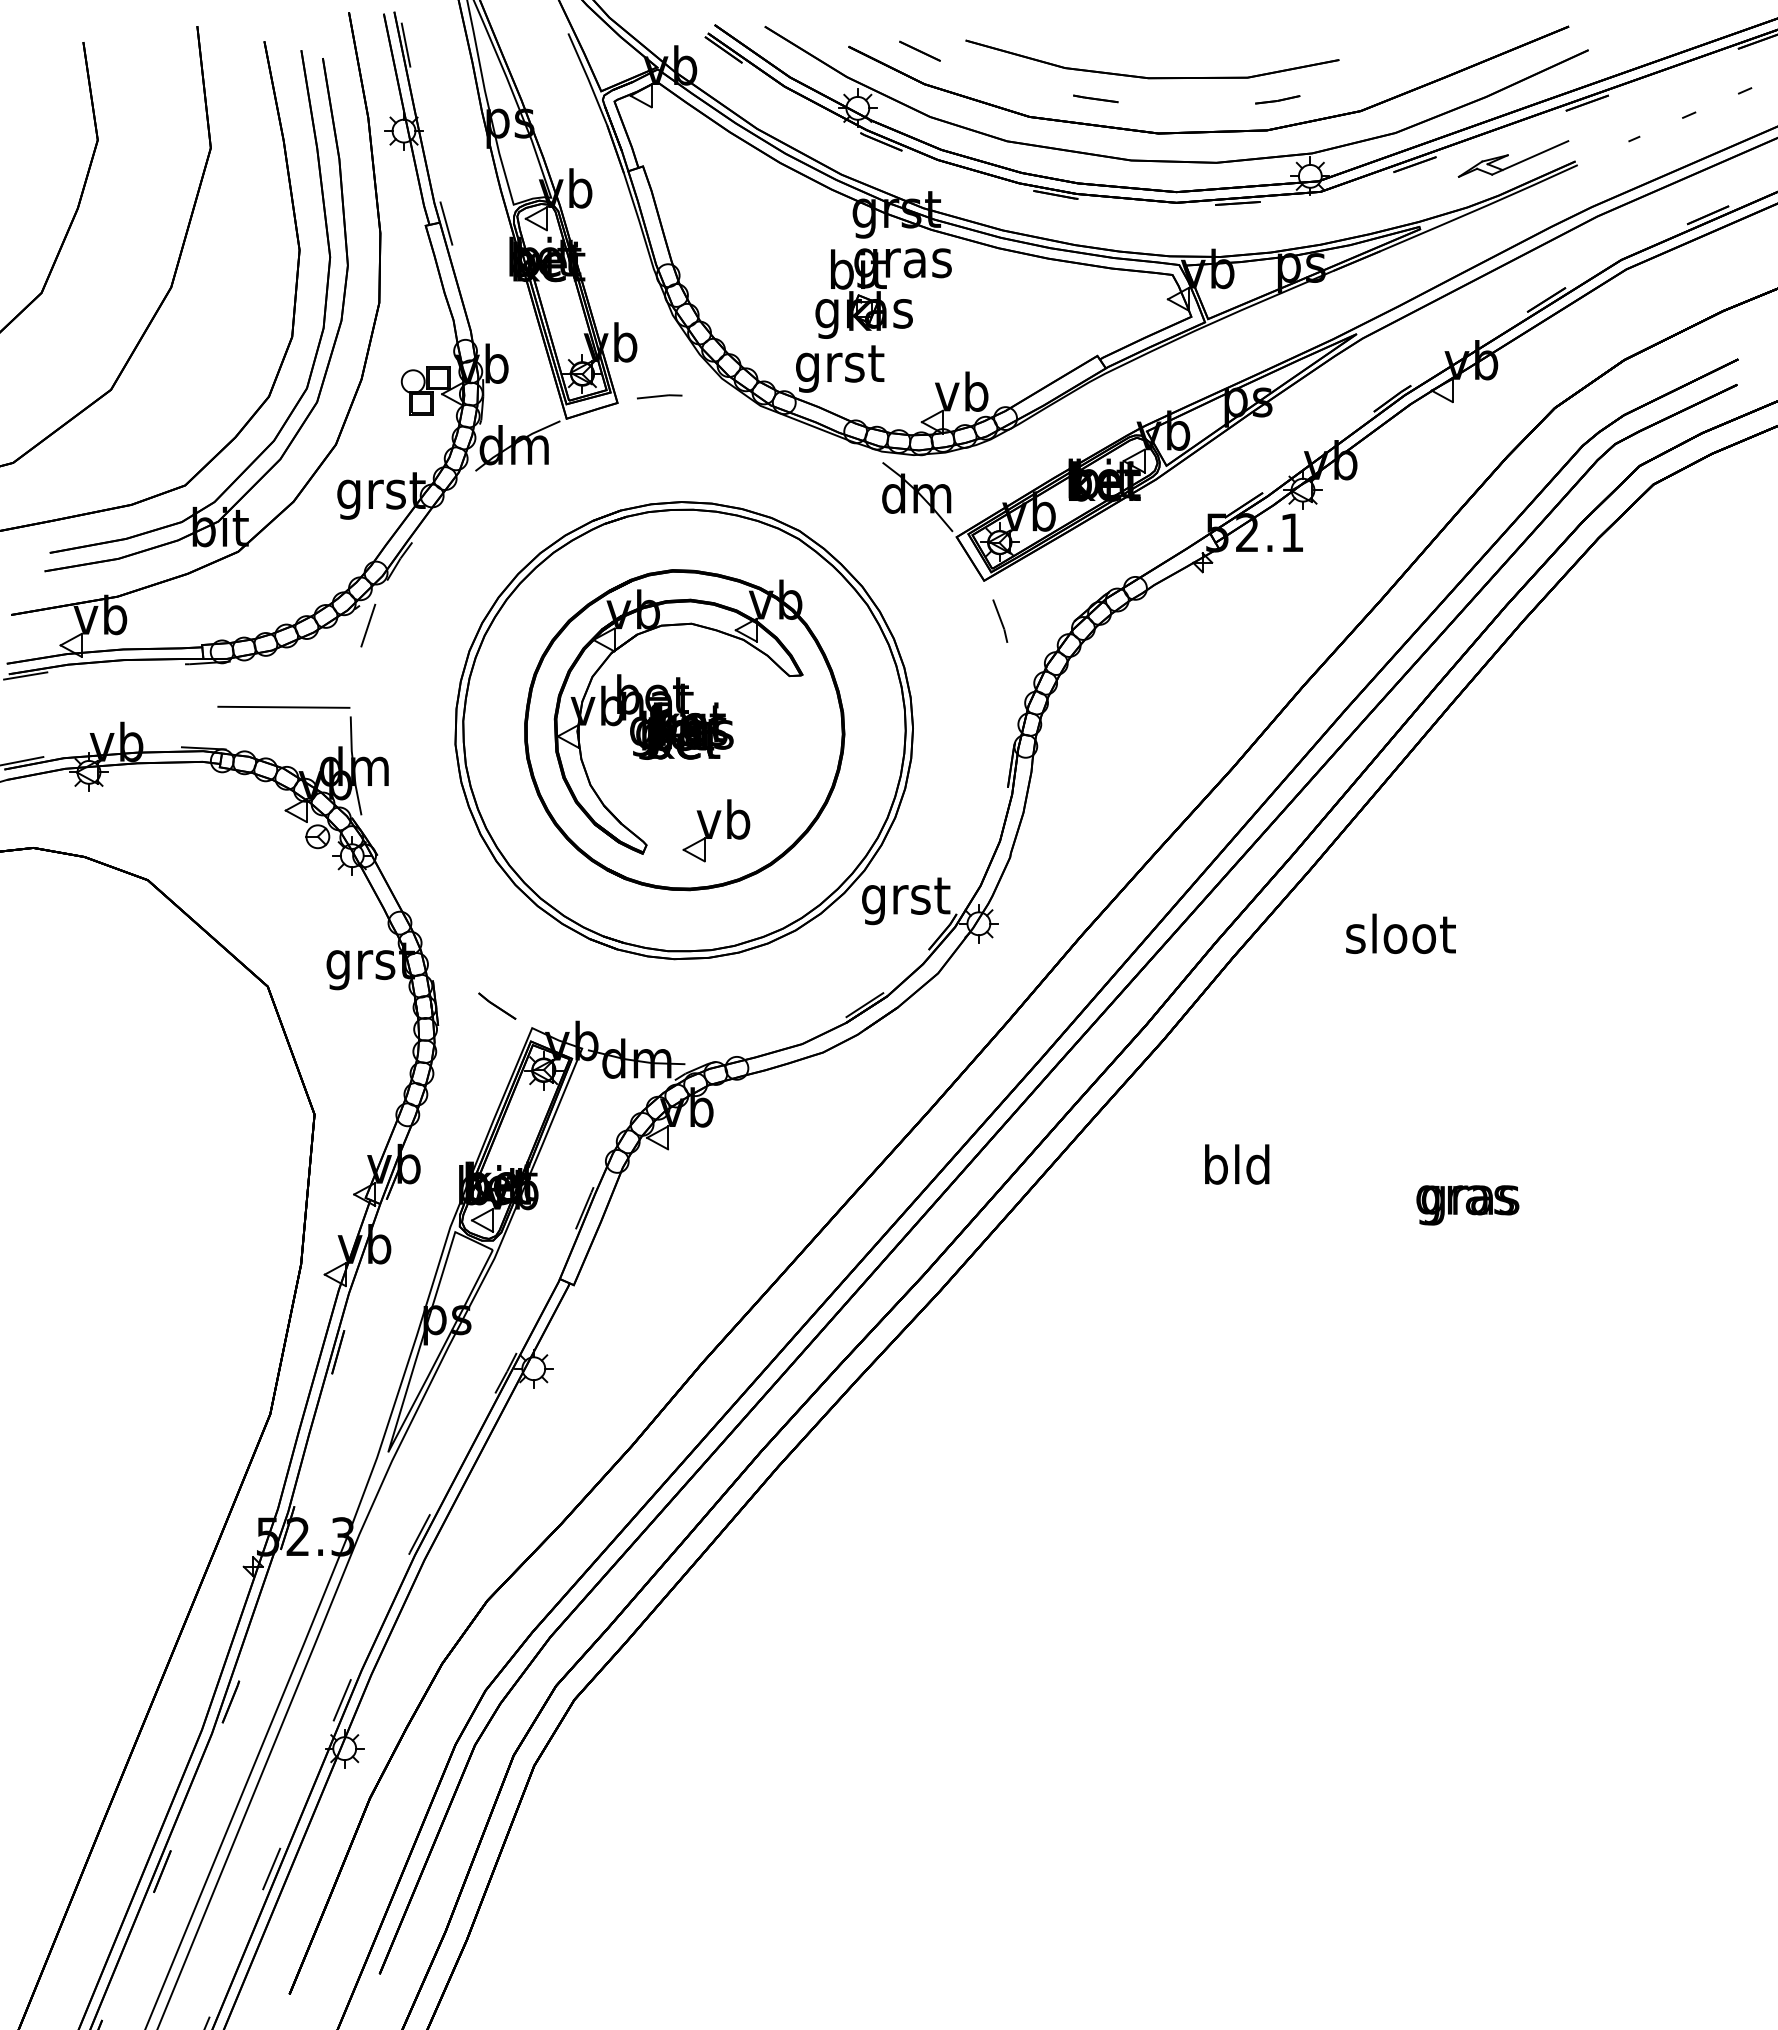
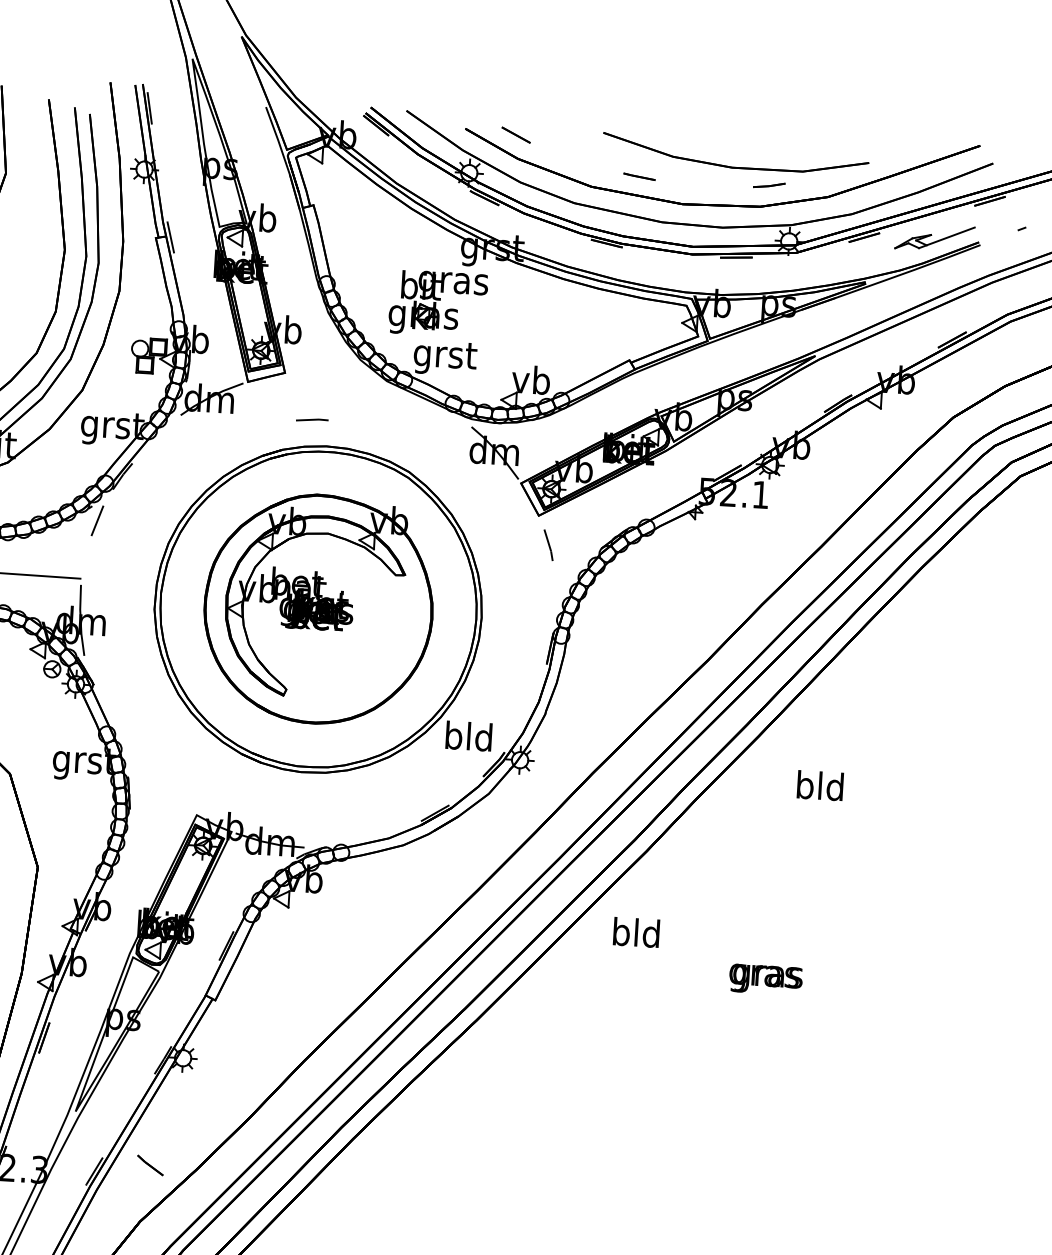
part: (1152, 77) -> (735, 167), moved
part: (883, 293) -> (438, 303), moved
line: (659, 396) -> (312, 420), moved
part: (716, 830) -> (336, 682), removed
text: (906, 899) -> (469, 739), grst -> bld
text: (1400, 933) -> (820, 785), sloot -> bld
line: (497, 1005) -> (150, 1164), moved
text: (1237, 1164) -> (636, 932), moved
text: (1467, 1205) -> (765, 979), moved

